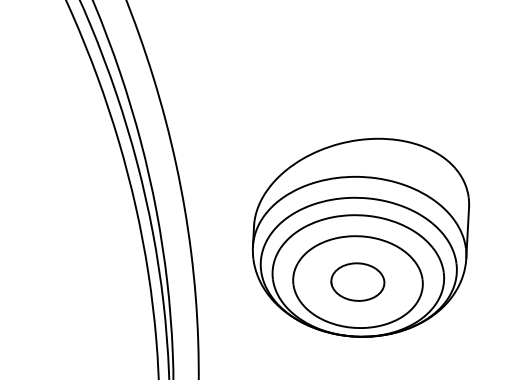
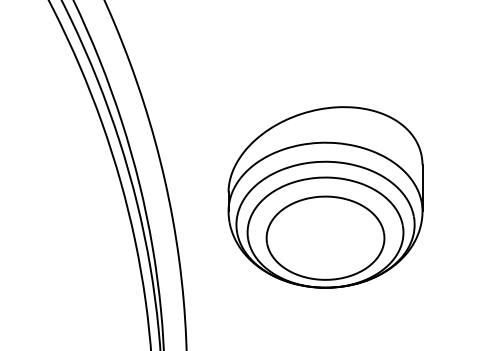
part: (357, 282) -> (325, 238), removed

